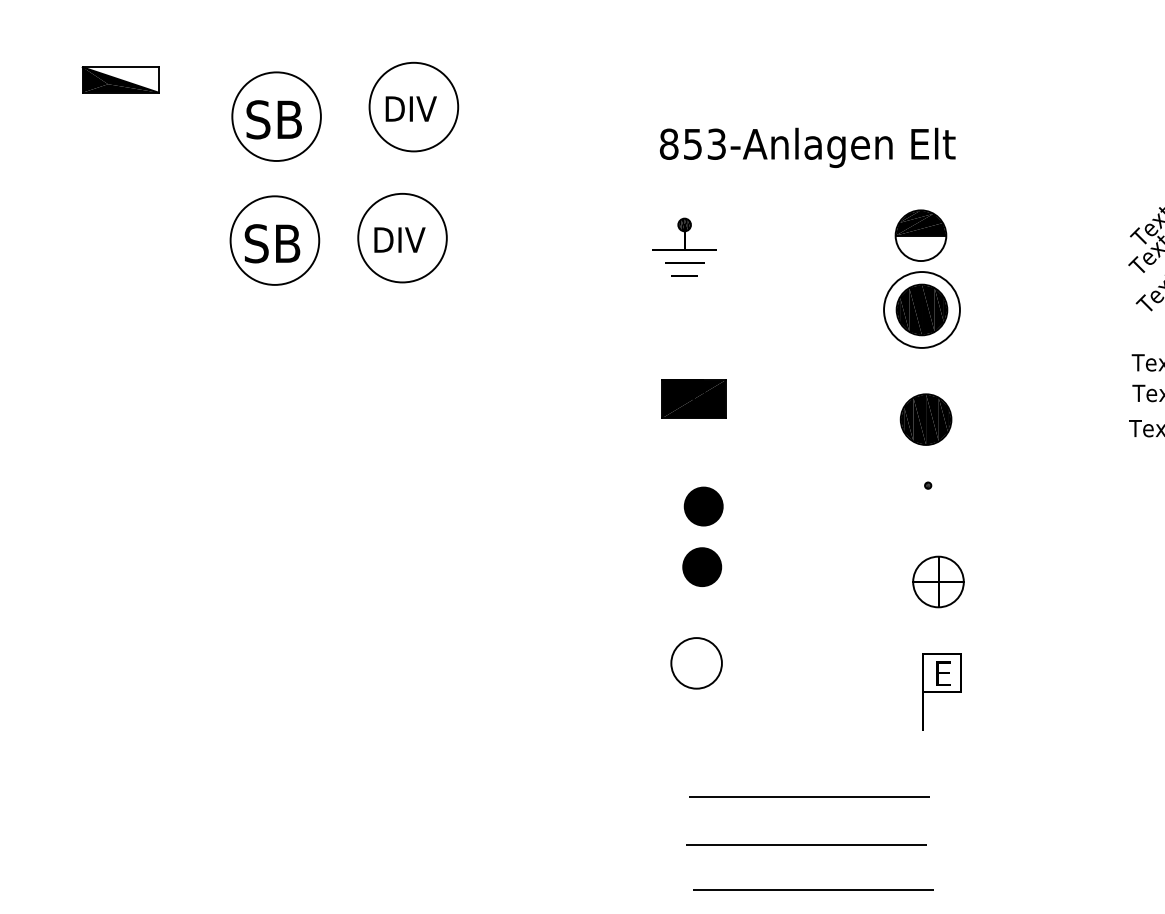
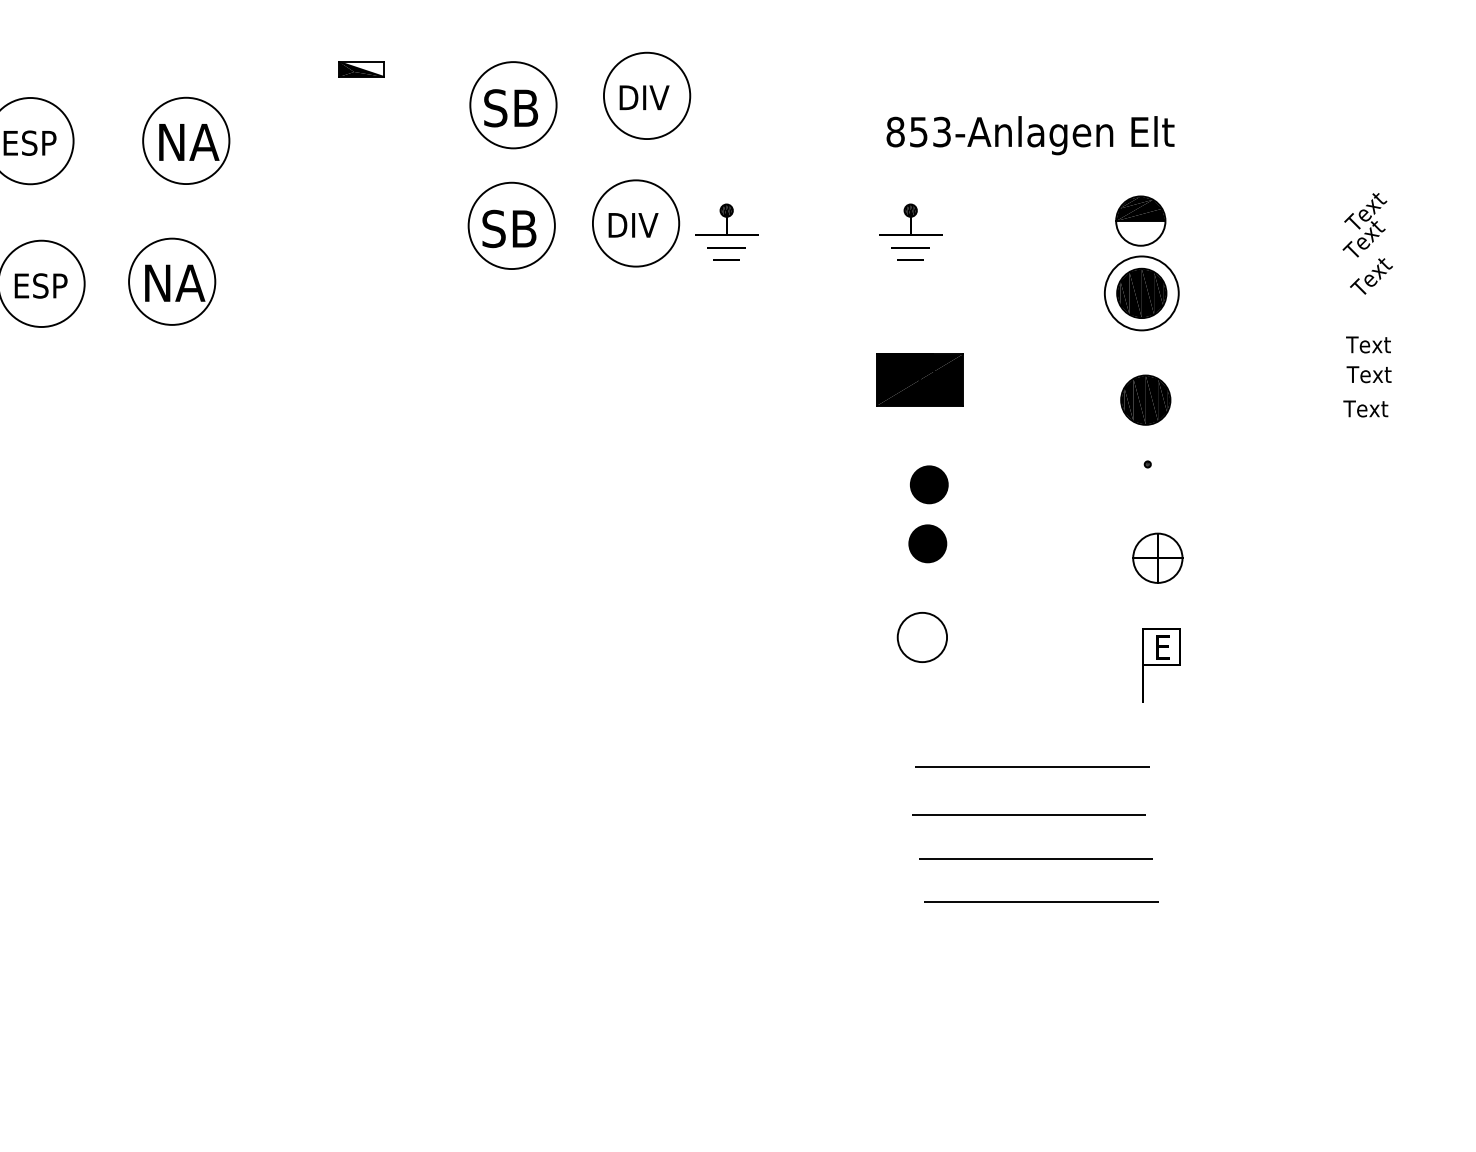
part: (120, 79) -> (361, 69), size x0.6
part: (495, 246) -> (726, 231), added
part: (693, 399) -> (919, 380), size x1.4

